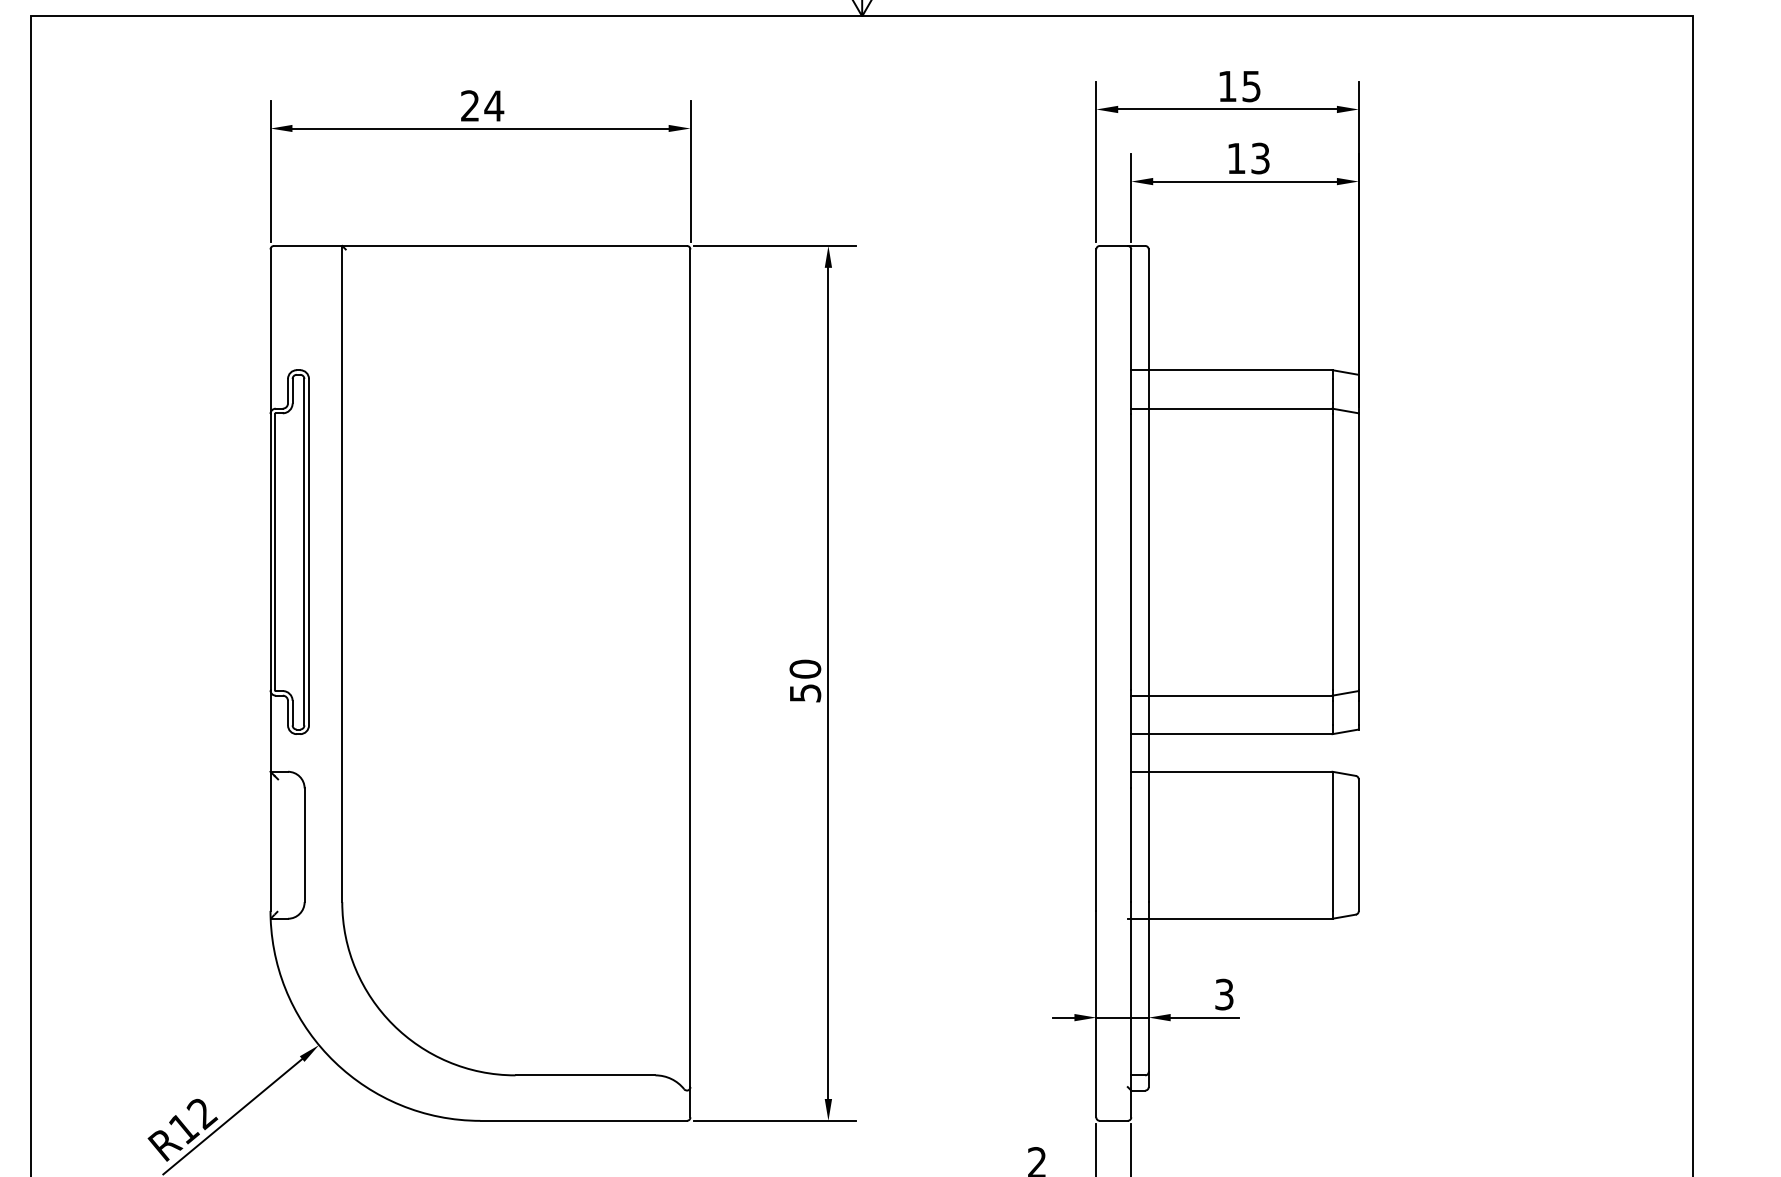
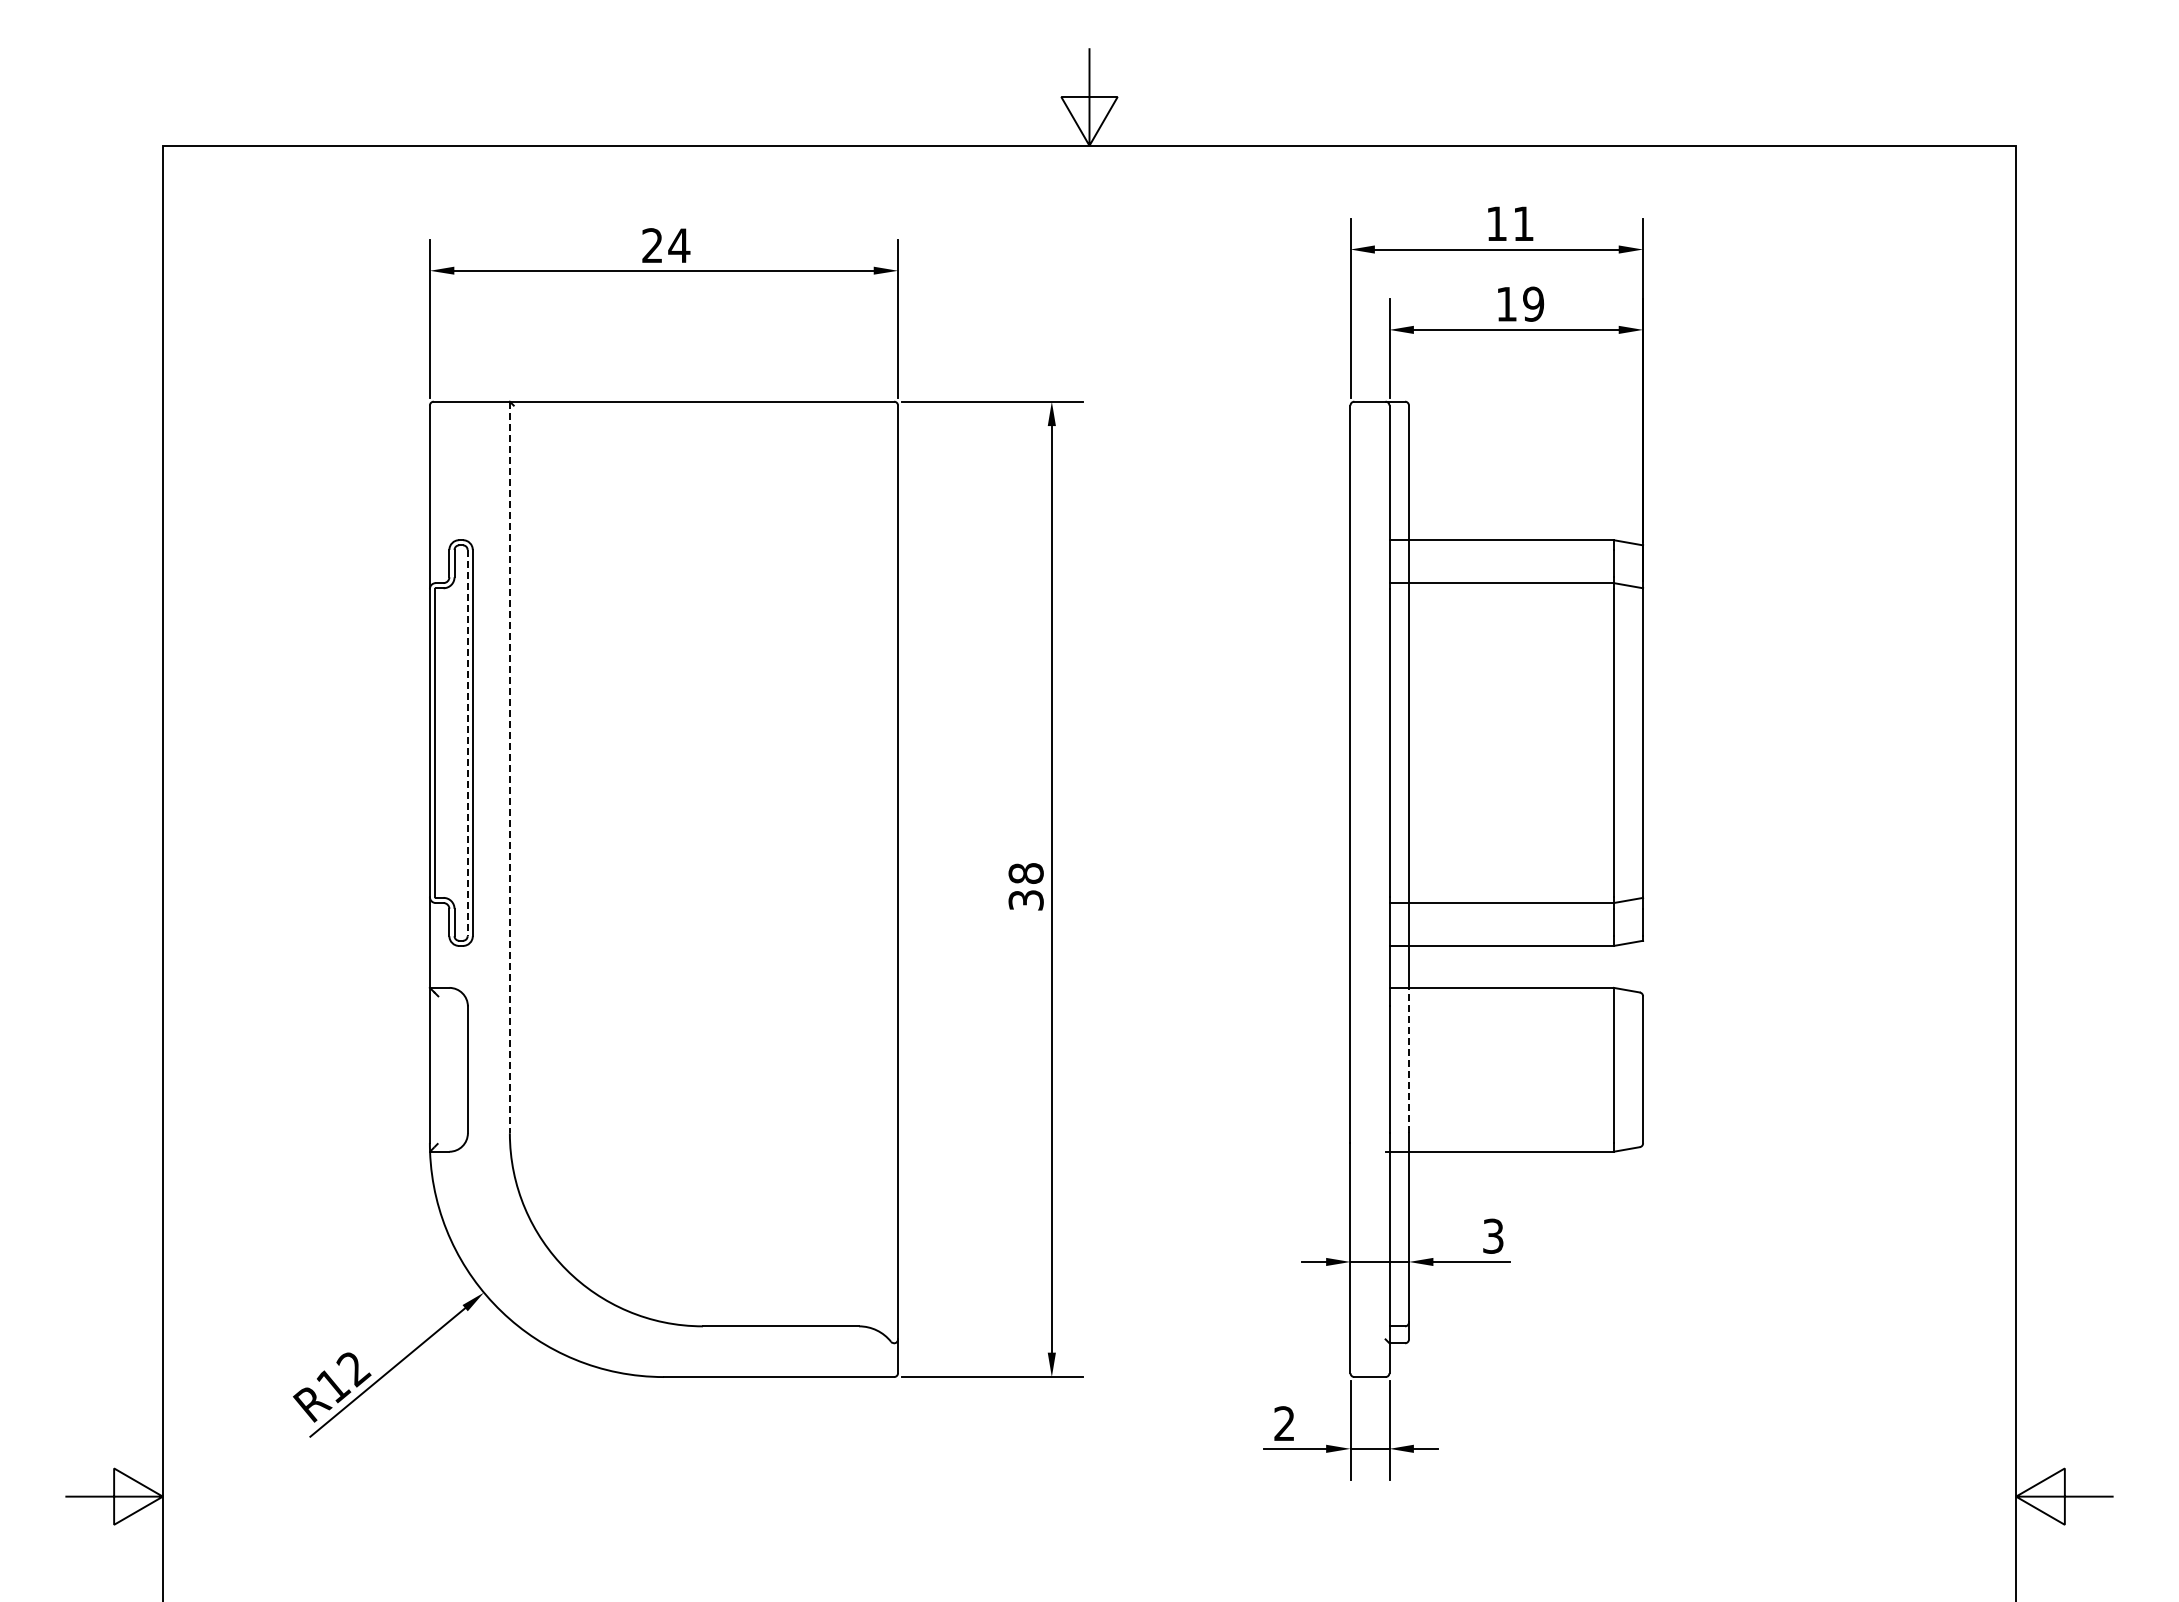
text: (1251, 86) -> (1523, 223), 15 -> 11
text: (1260, 157) -> (1533, 303), 13 -> 19
line: (304, 552) -> (467, 743), solid -> dashed
line: (341, 574) -> (509, 767), solid -> dashed
text: (804, 680) -> (1025, 886), 50 -> 38
line: (1149, 836) -> (1409, 1060), solid -> dashed

